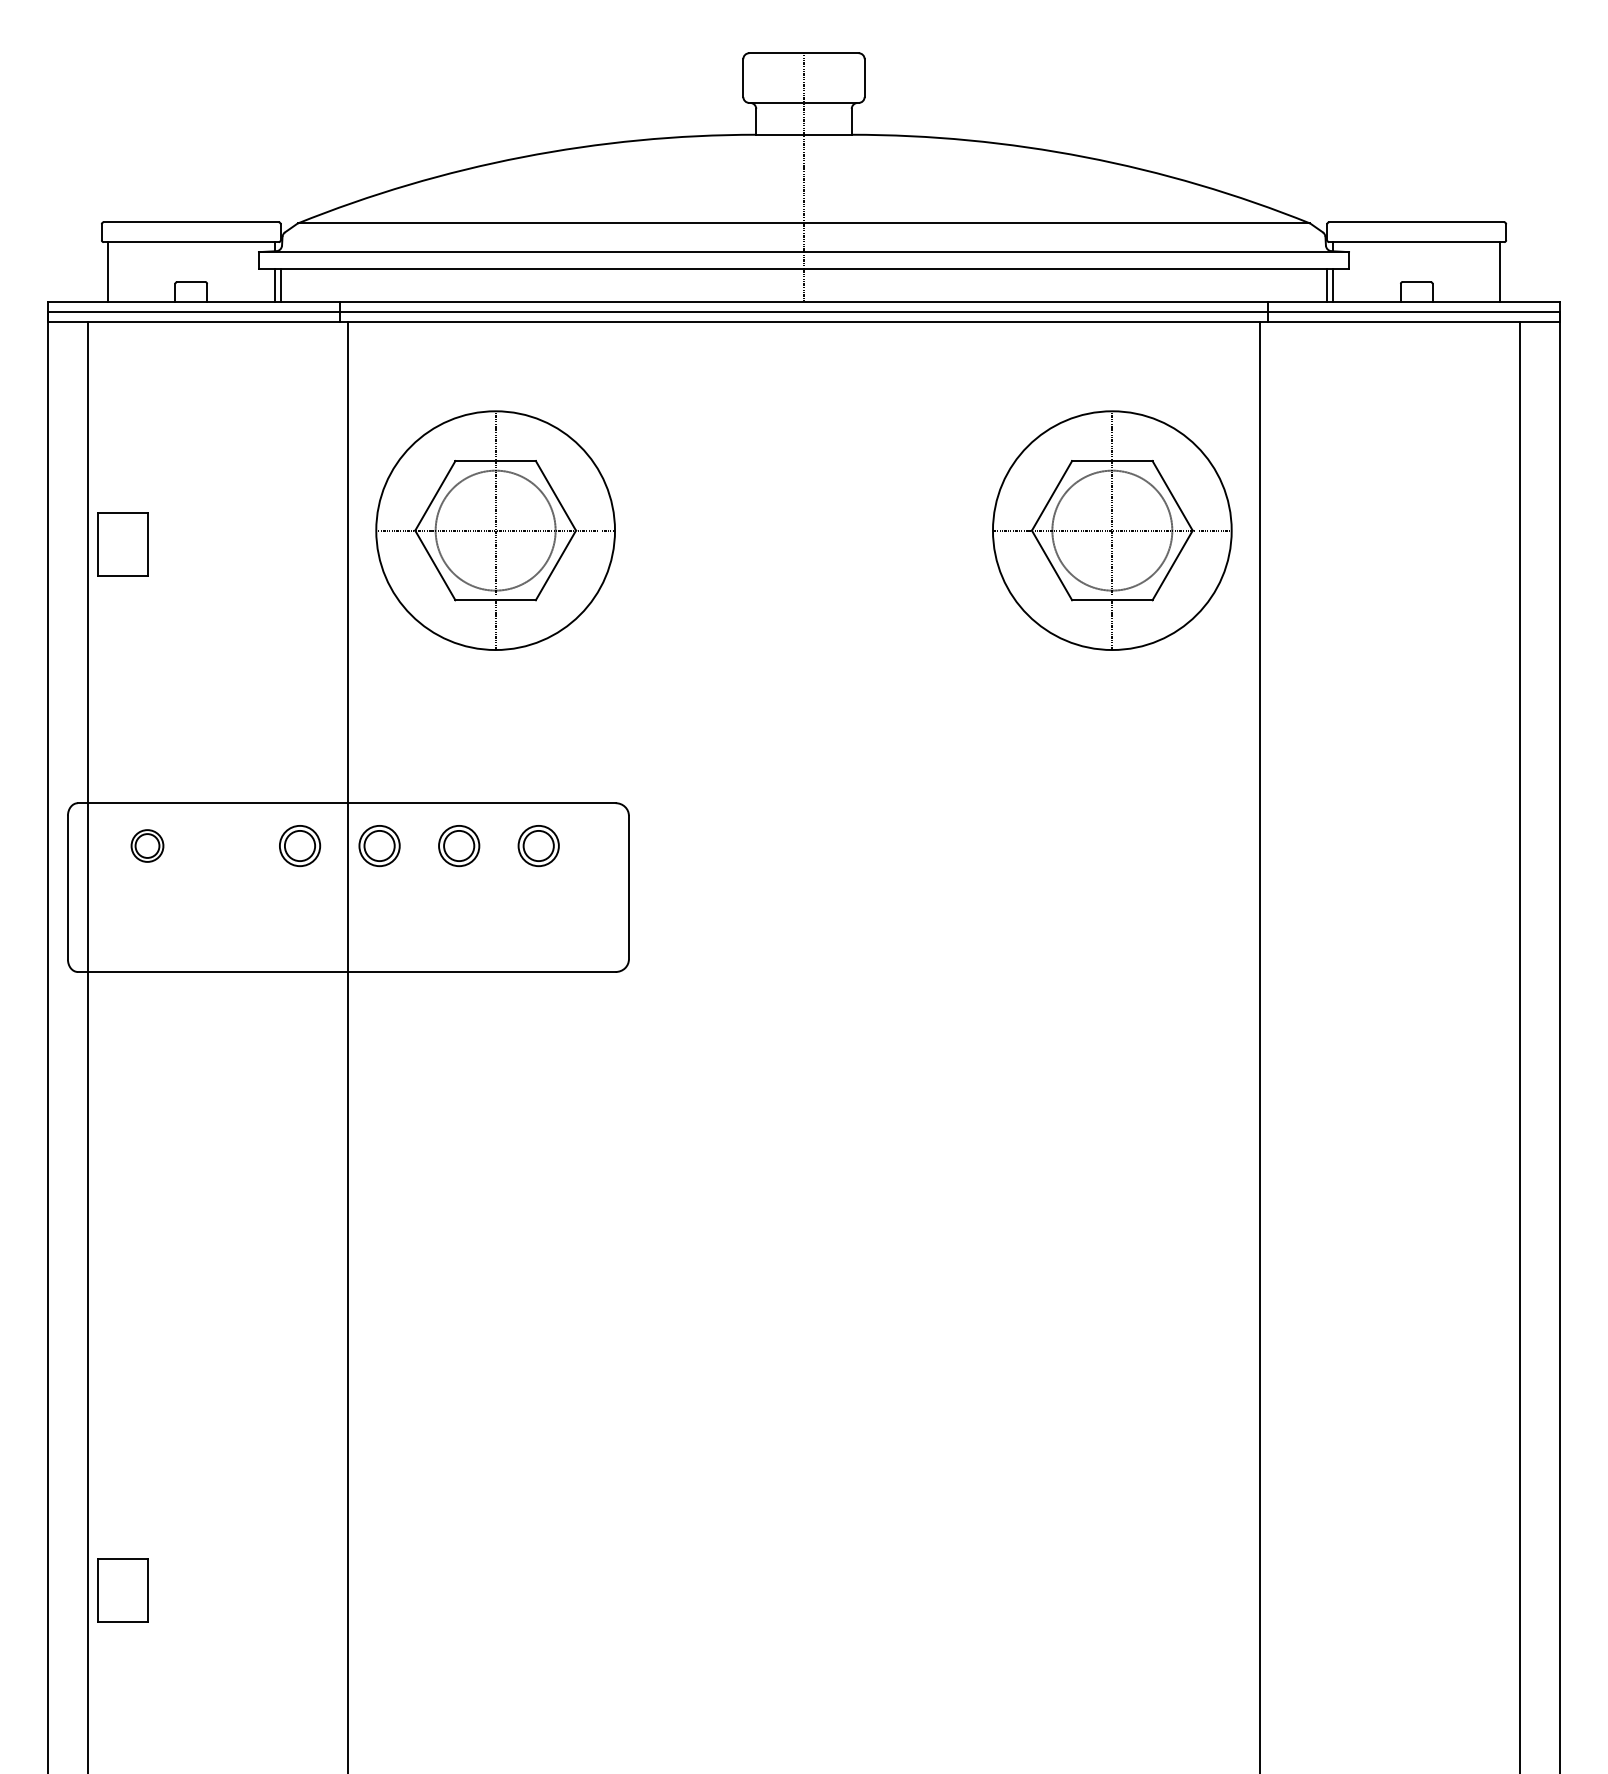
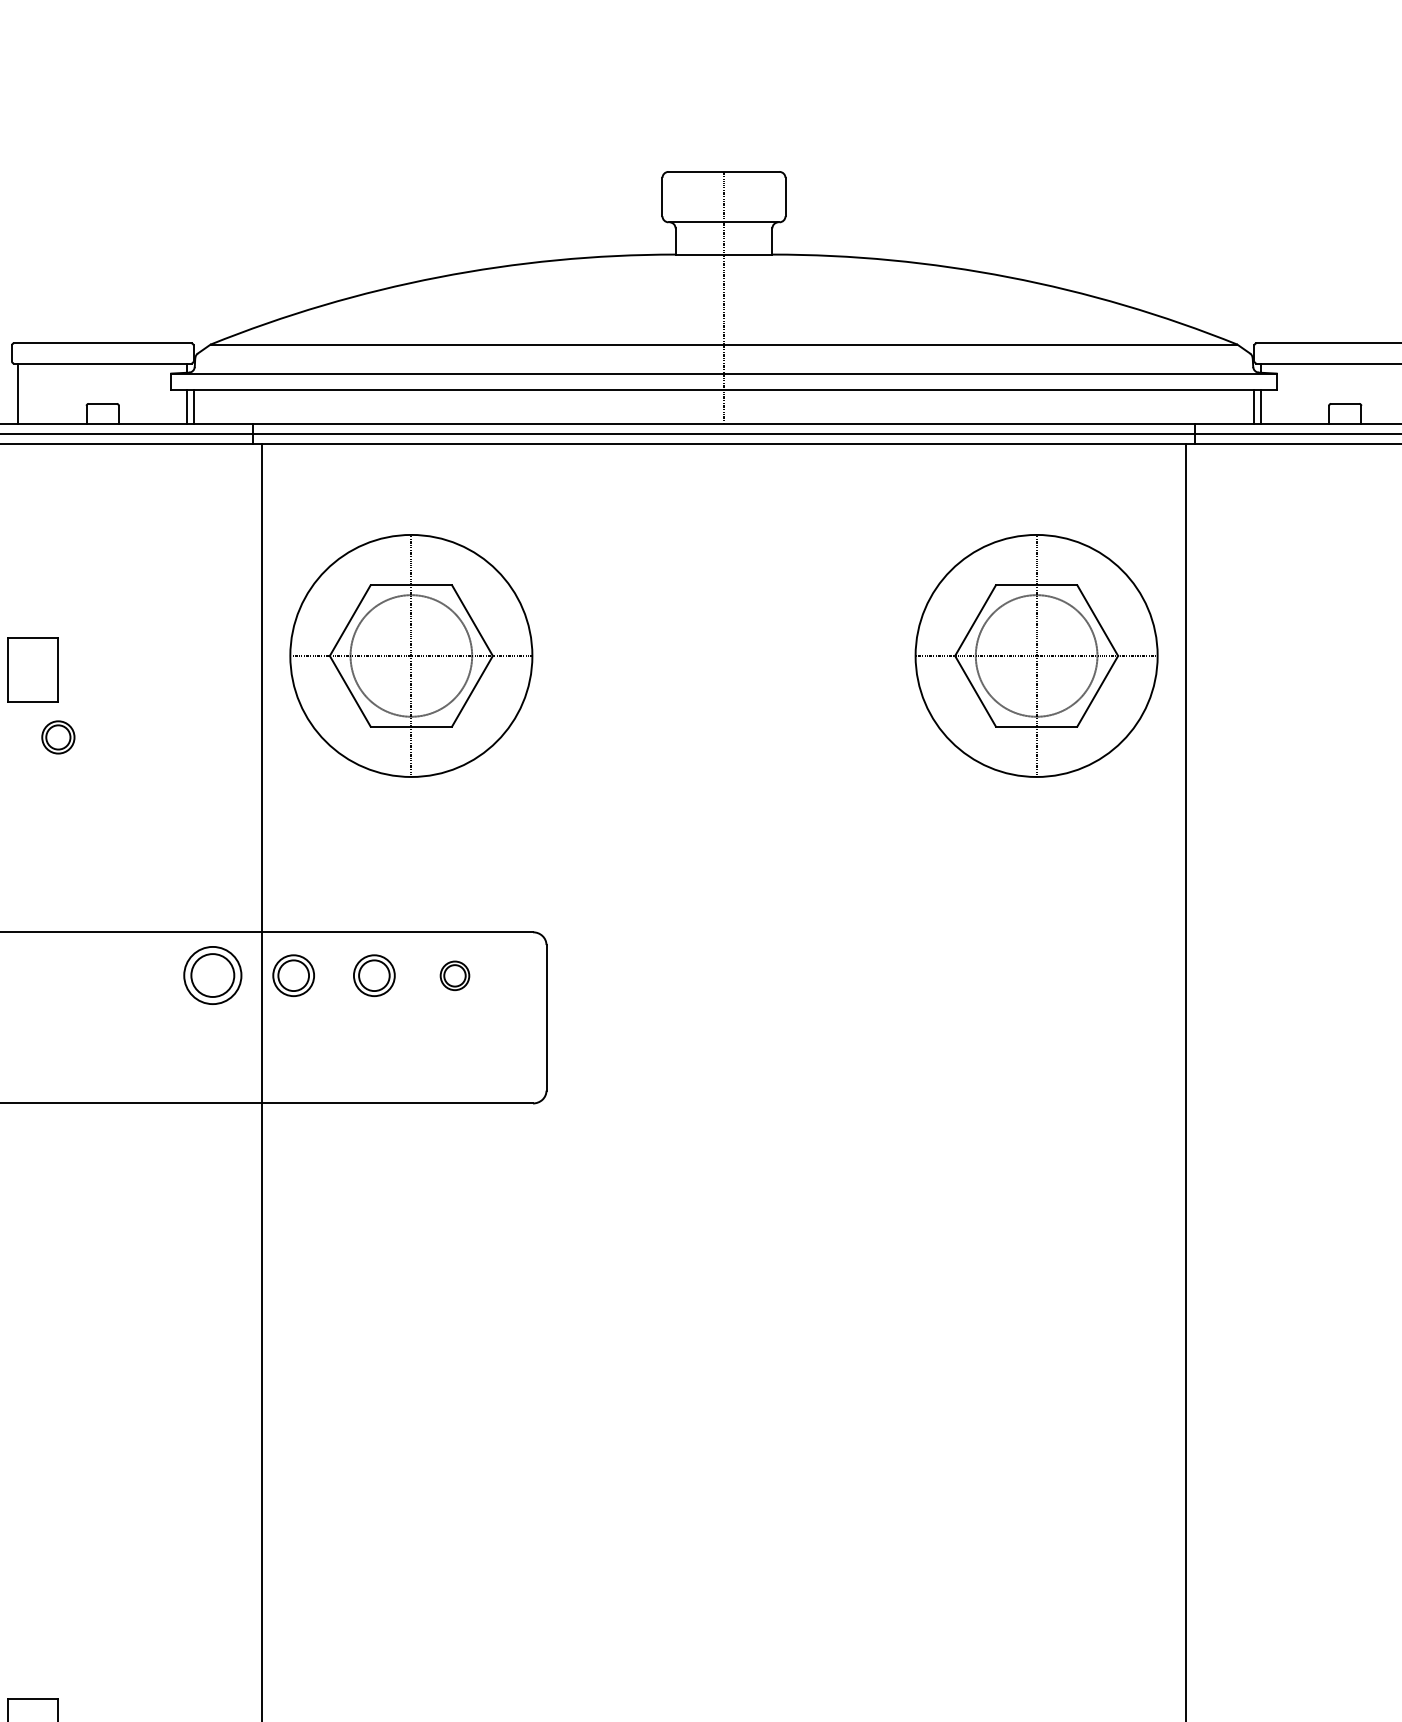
part: (147, 845) -> (58, 736), moved
part: (300, 846) -> (213, 976), size x1.4
part: (538, 846) -> (454, 976), size x0.7

